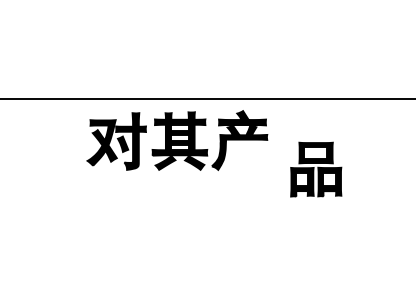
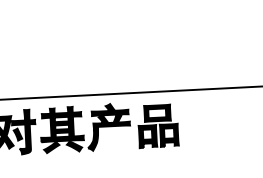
part: (316, 169) -> (158, 126), moved

